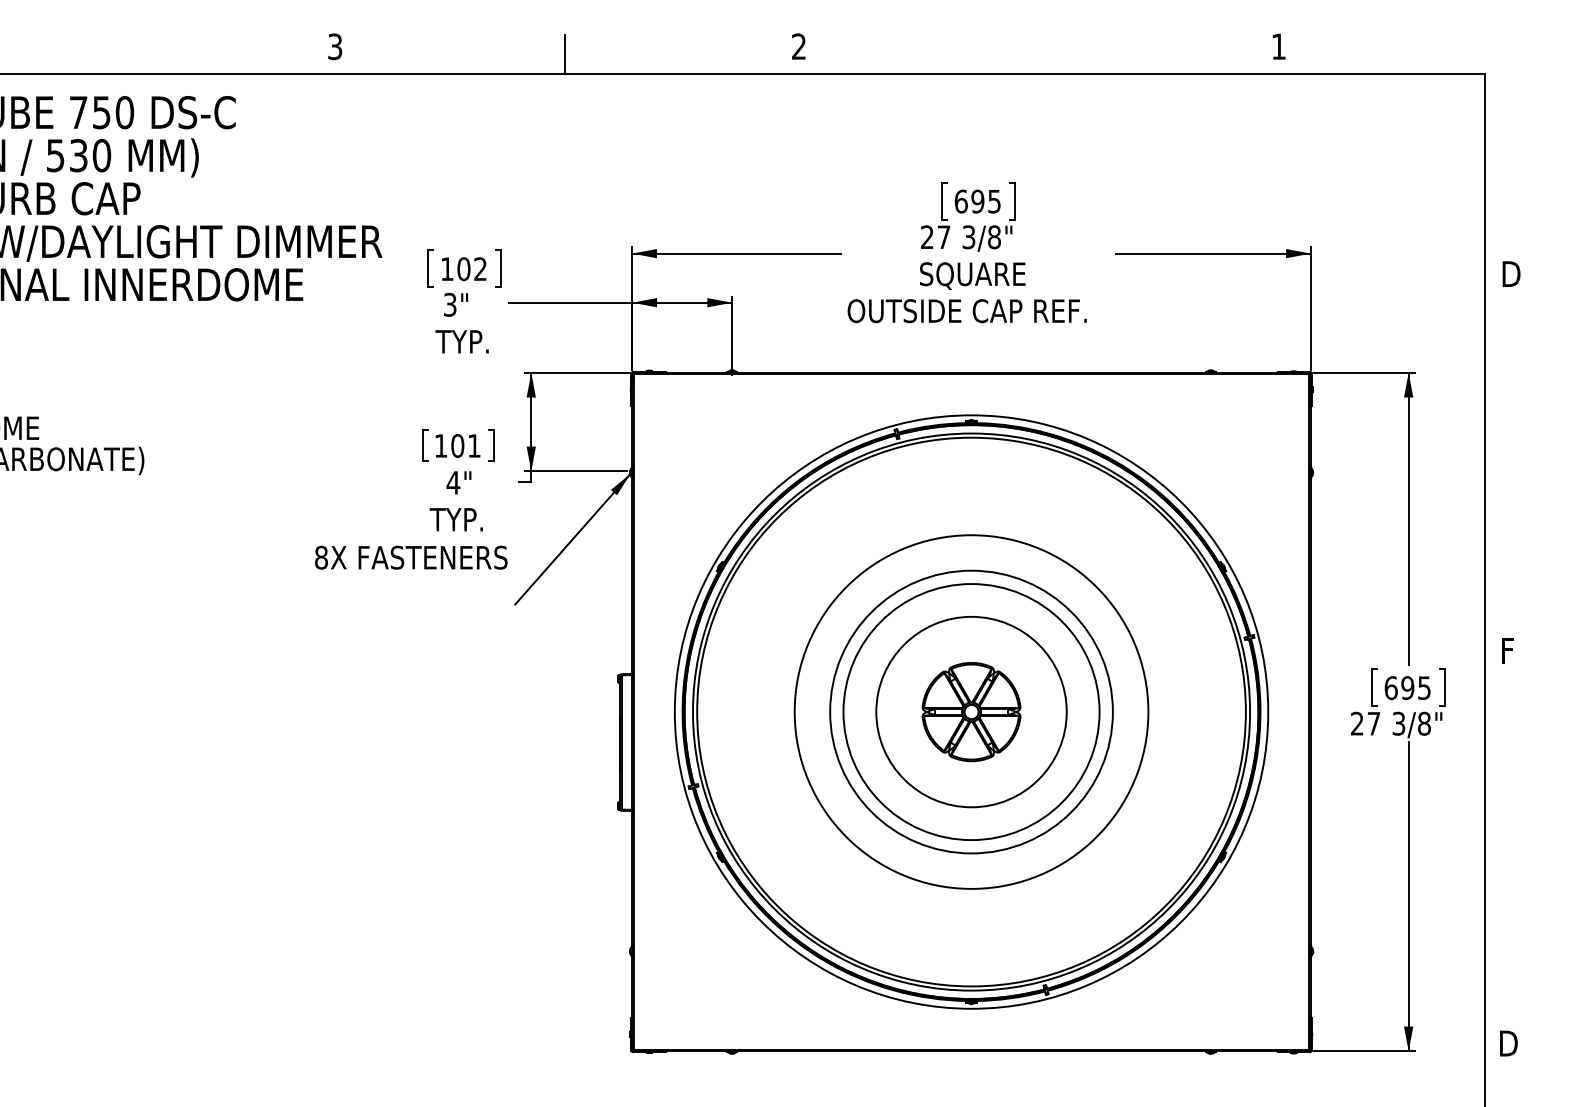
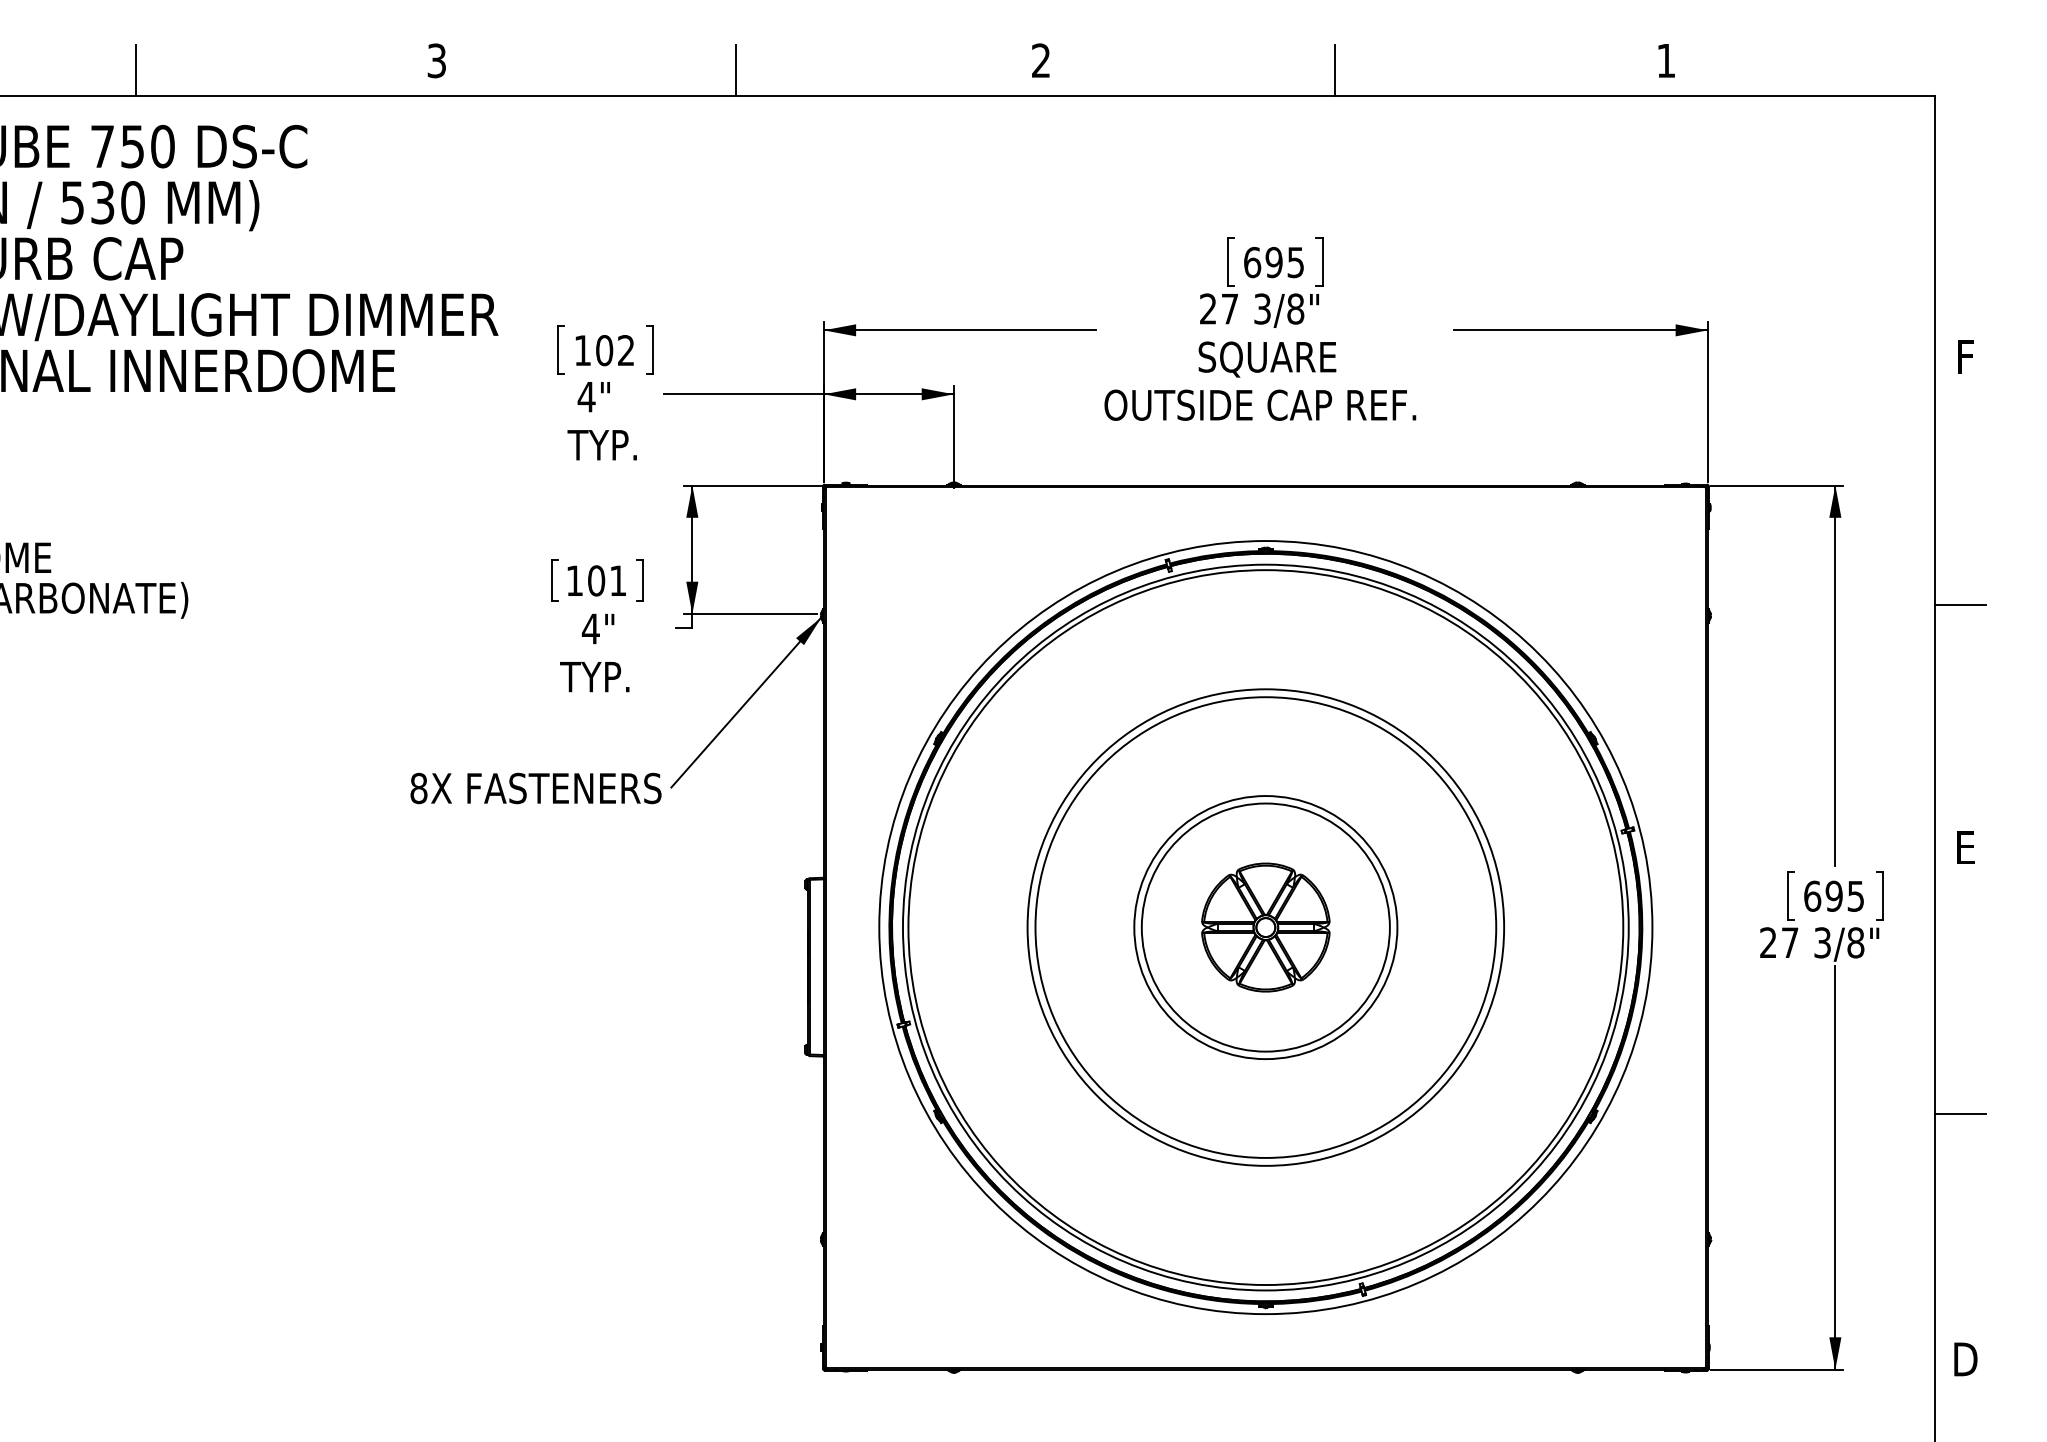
line: (104, 54) -> (136, 70), added
line: (1024, 54) -> (1335, 70), added
text: (1510, 273) -> (1968, 356), D -> F
text: (450, 304) -> (586, 396), 3" -> 4"
line: (1503, 464) -> (1959, 605), added
text: (410, 557) -> (535, 788), moved
text: (1510, 650) -> (1967, 847), F -> E
circle: (971, 712) -> (1265, 927), size x0.71
circle: (971, 712) -> (1265, 927), size x1.43
line: (1503, 854) -> (1959, 1113), added

